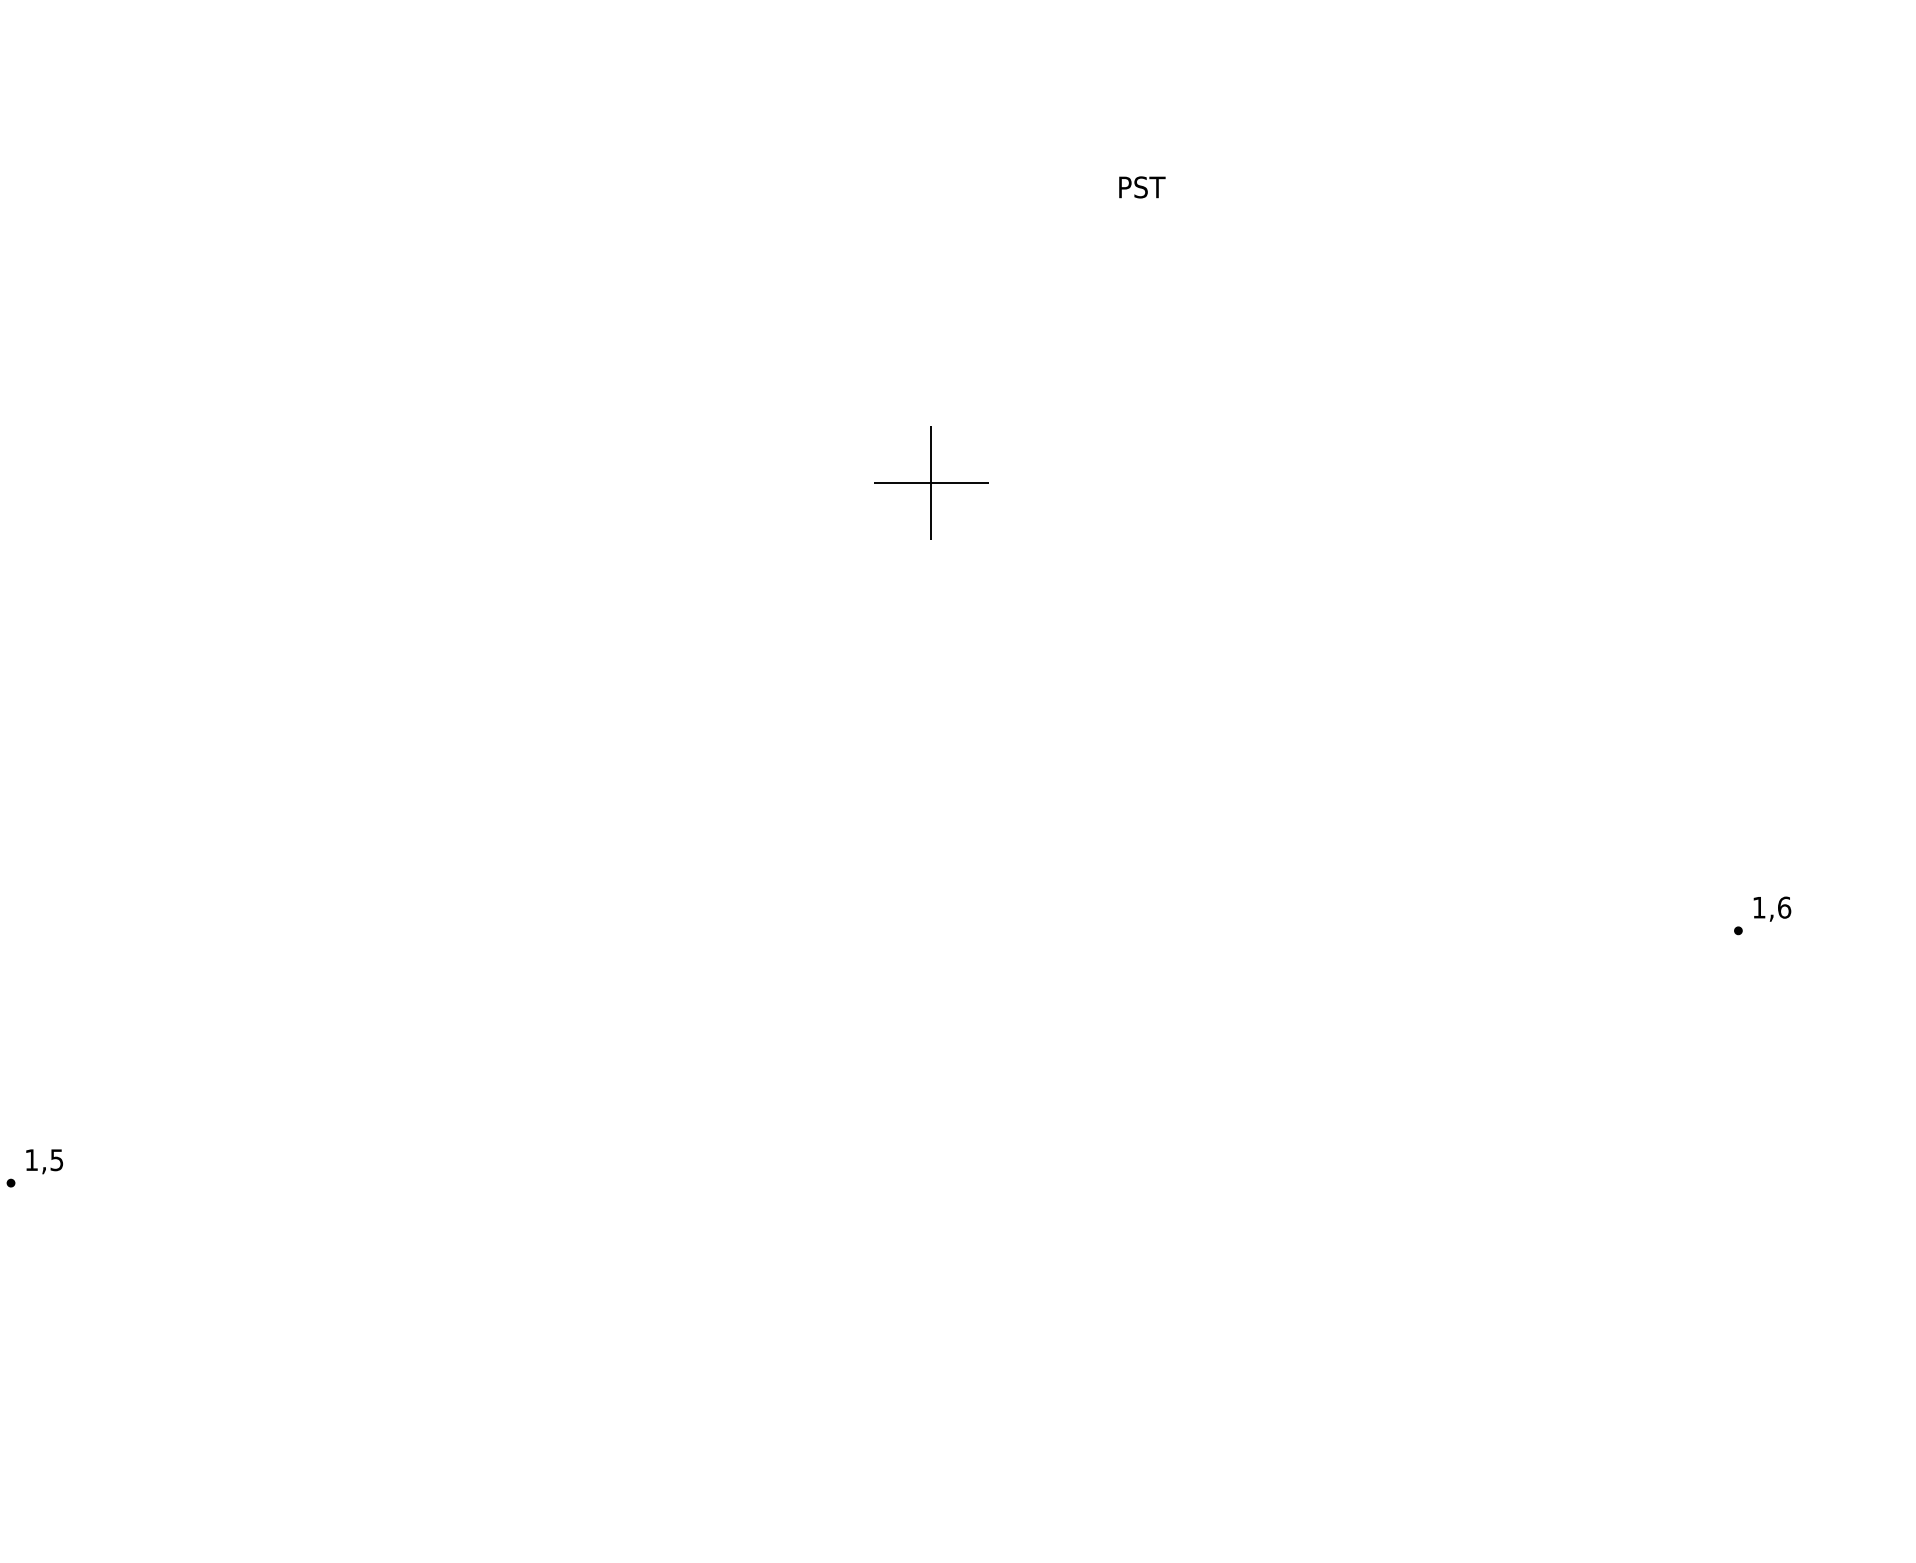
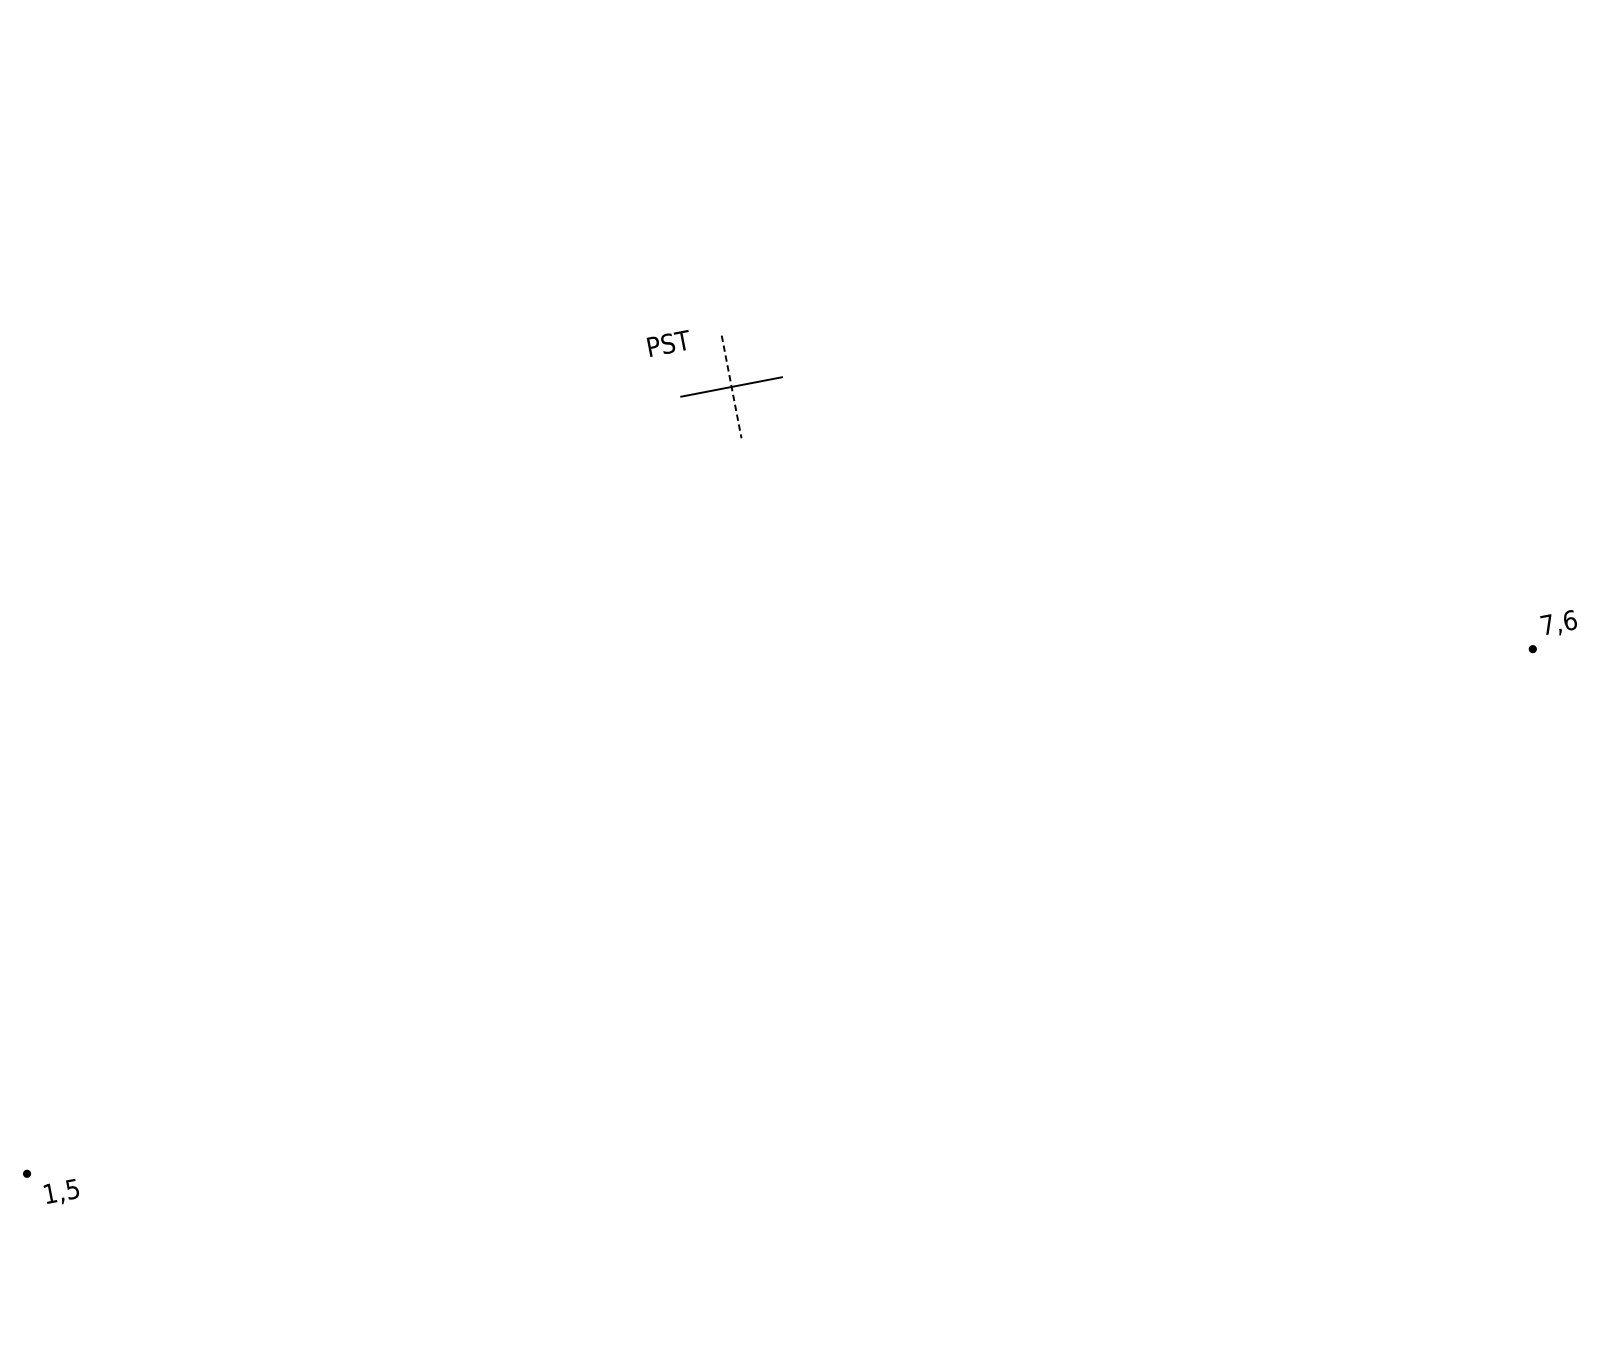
text: (1142, 187) -> (669, 343), moved
line: (931, 483) -> (731, 387), solid -> dashed
text: (1759, 907) -> (1547, 624), 1,6 -> 7,6
text: (44, 1161) -> (61, 1192), moved

